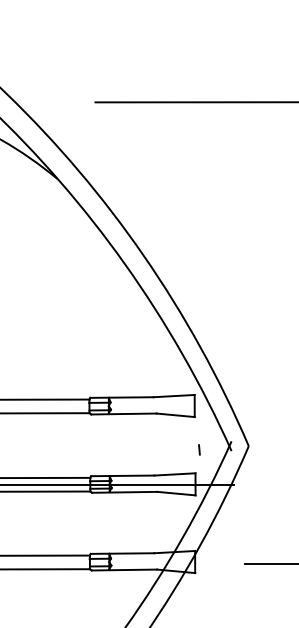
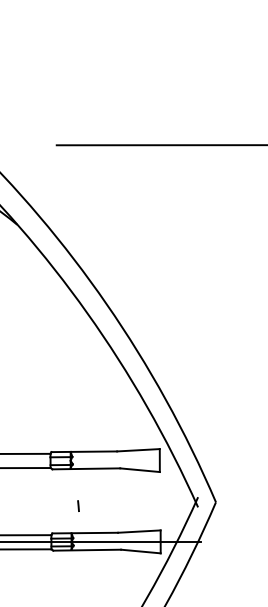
arc: (199, 449) -> (78, 505), moved

